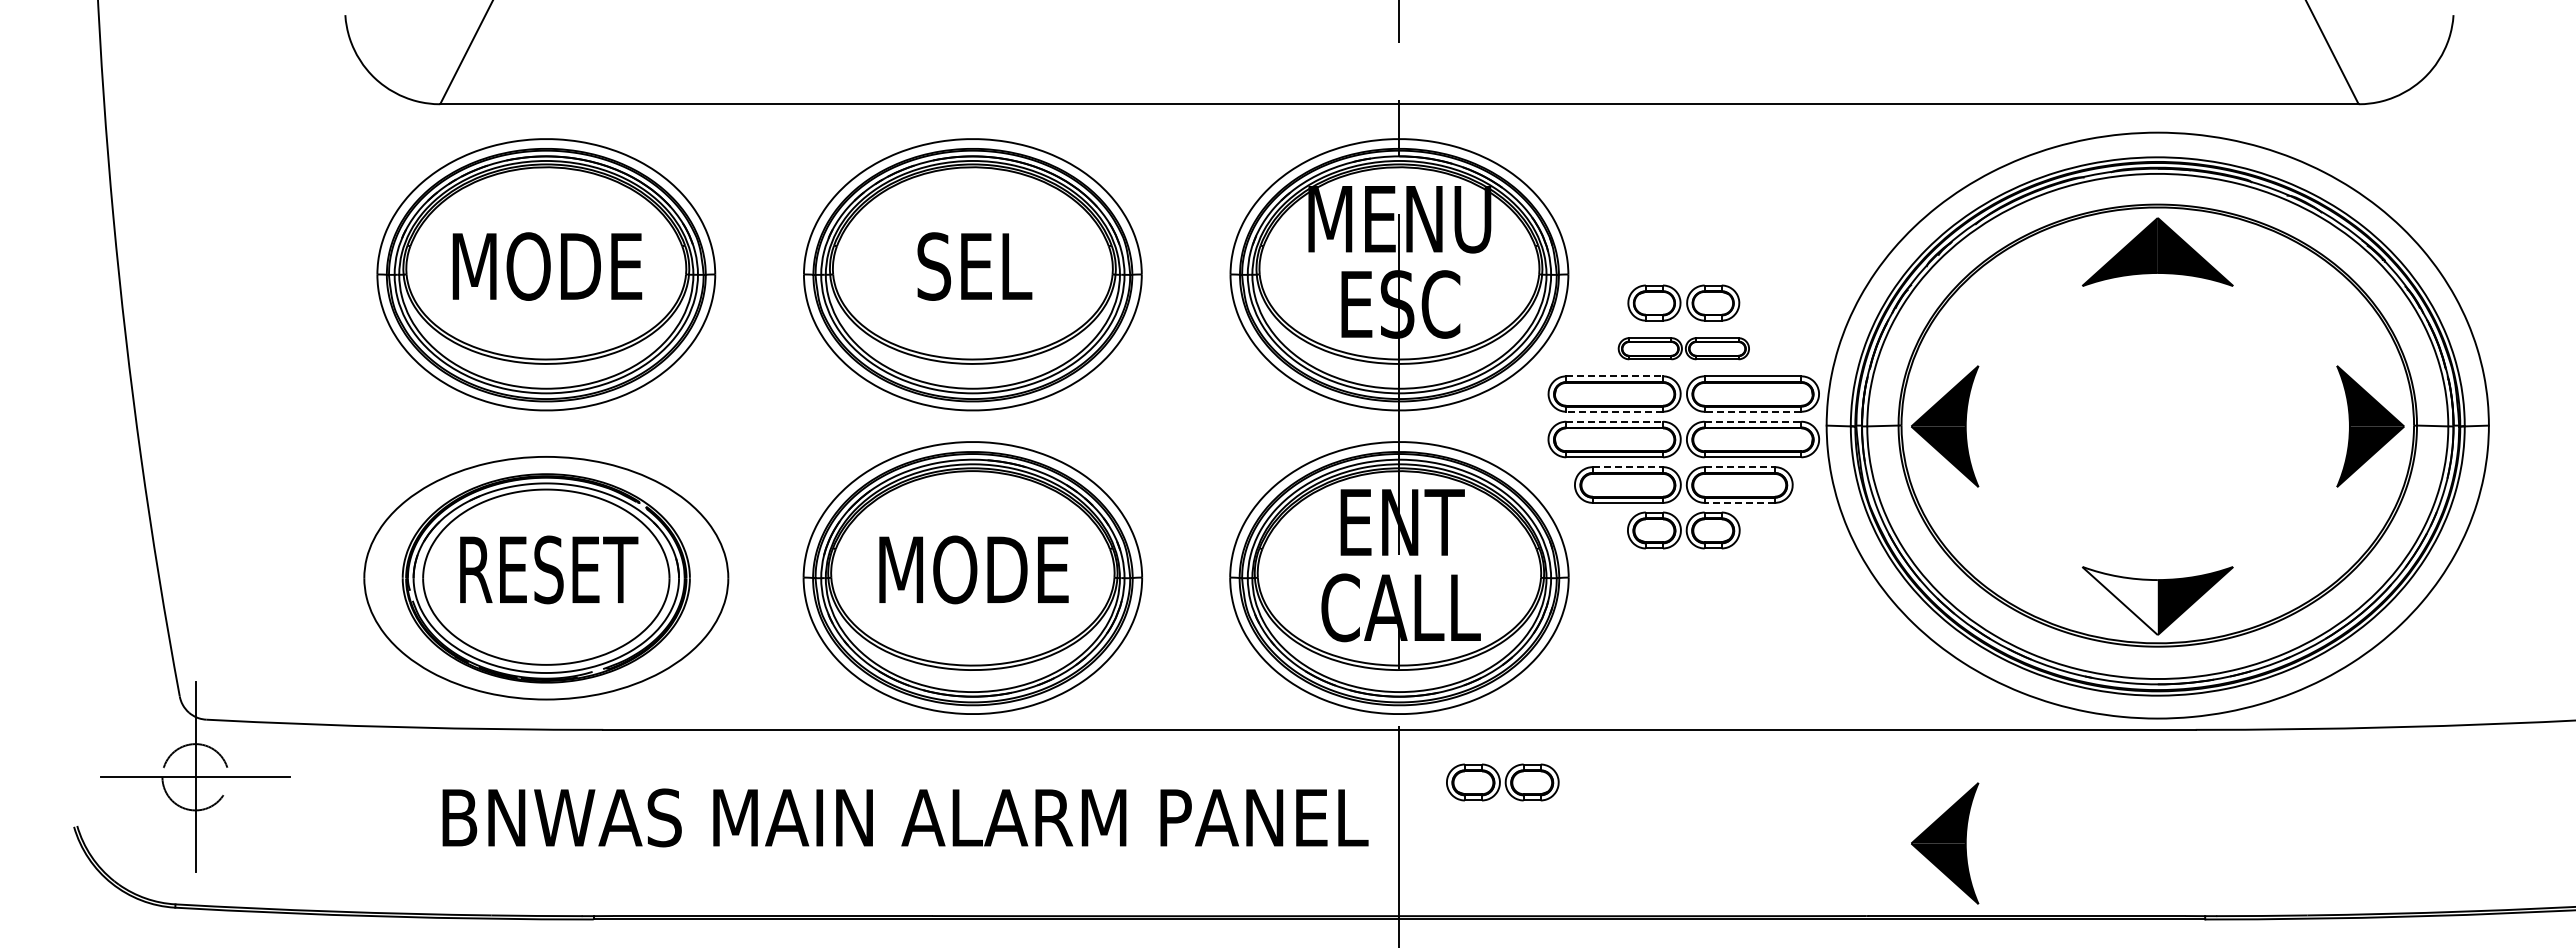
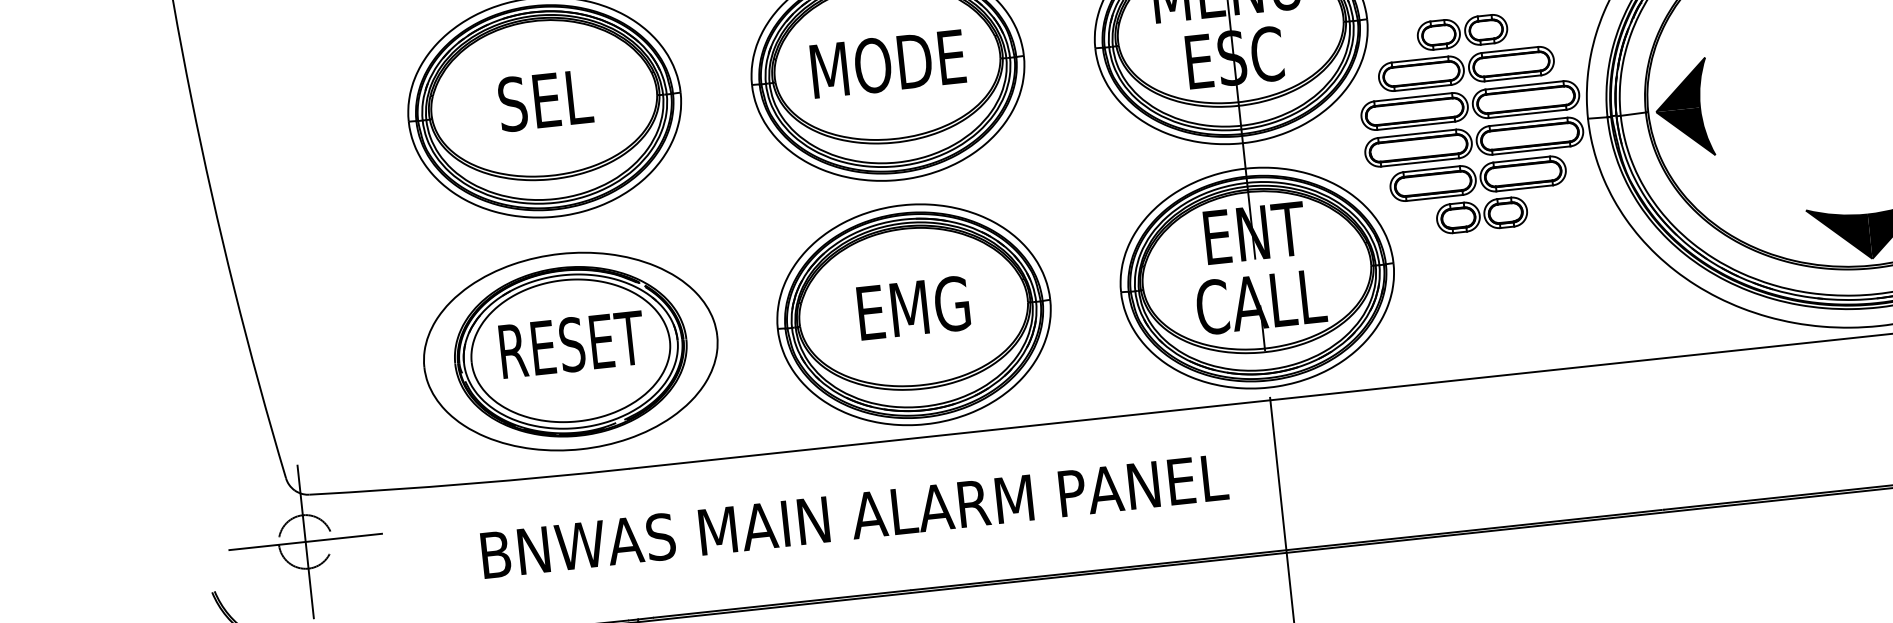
text: (547, 266) -> (544, 100), MODE -> SEL
text: (973, 266) -> (887, 64), SEL -> MODE
part: (1683, 348) -> (1466, 68), size x1.67
line: (1615, 376) -> (1413, 97), dashed -> solid
line: (1614, 411) -> (1416, 125), dashed -> solid
line: (1752, 411) -> (1527, 113), dashed -> solid
line: (1615, 421) -> (1417, 133), dashed -> solid
line: (1753, 421) -> (1528, 121), dashed -> solid
line: (1628, 467) -> (1432, 169), dashed -> solid
line: (1740, 467) -> (1522, 159), dashed -> solid
line: (1739, 502) -> (1524, 188), dashed -> solid
text: (973, 569) -> (913, 307), MODE -> EMG
fill: (2119, 600) -> (1838, 234), added
part: (1502, 782) -> (1357, 433), removed
text: (905, 817) -> (854, 516), moved
part: (1945, 843) -> (1719, 444), removed

